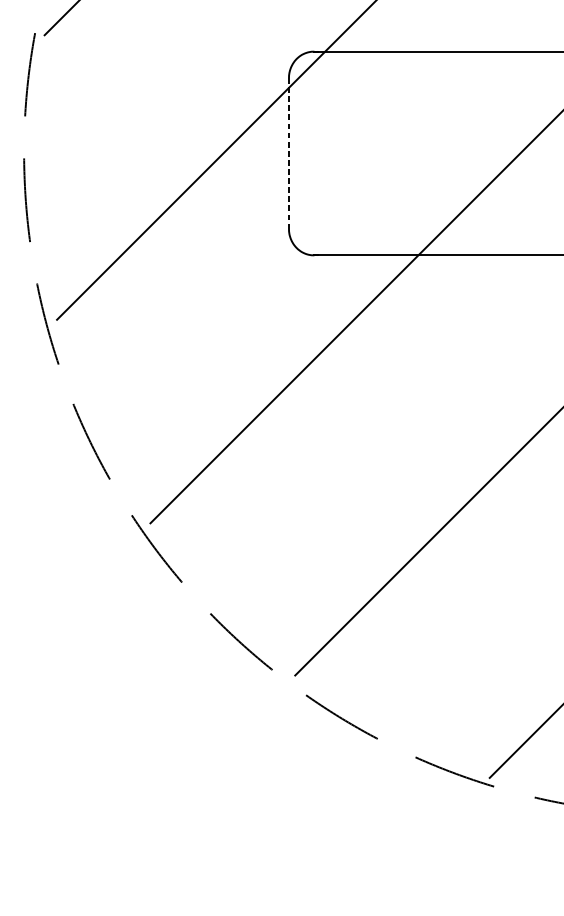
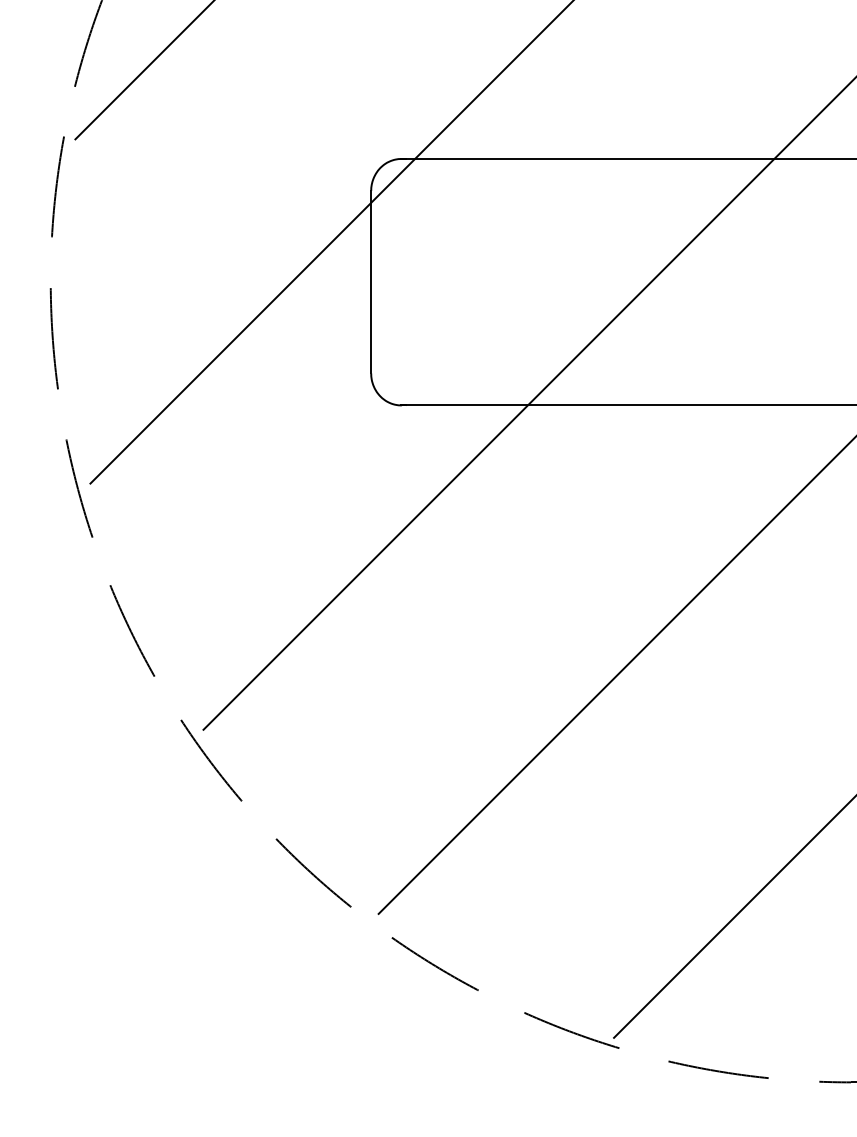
line: (289, 153) -> (371, 282), dashed -> solid

